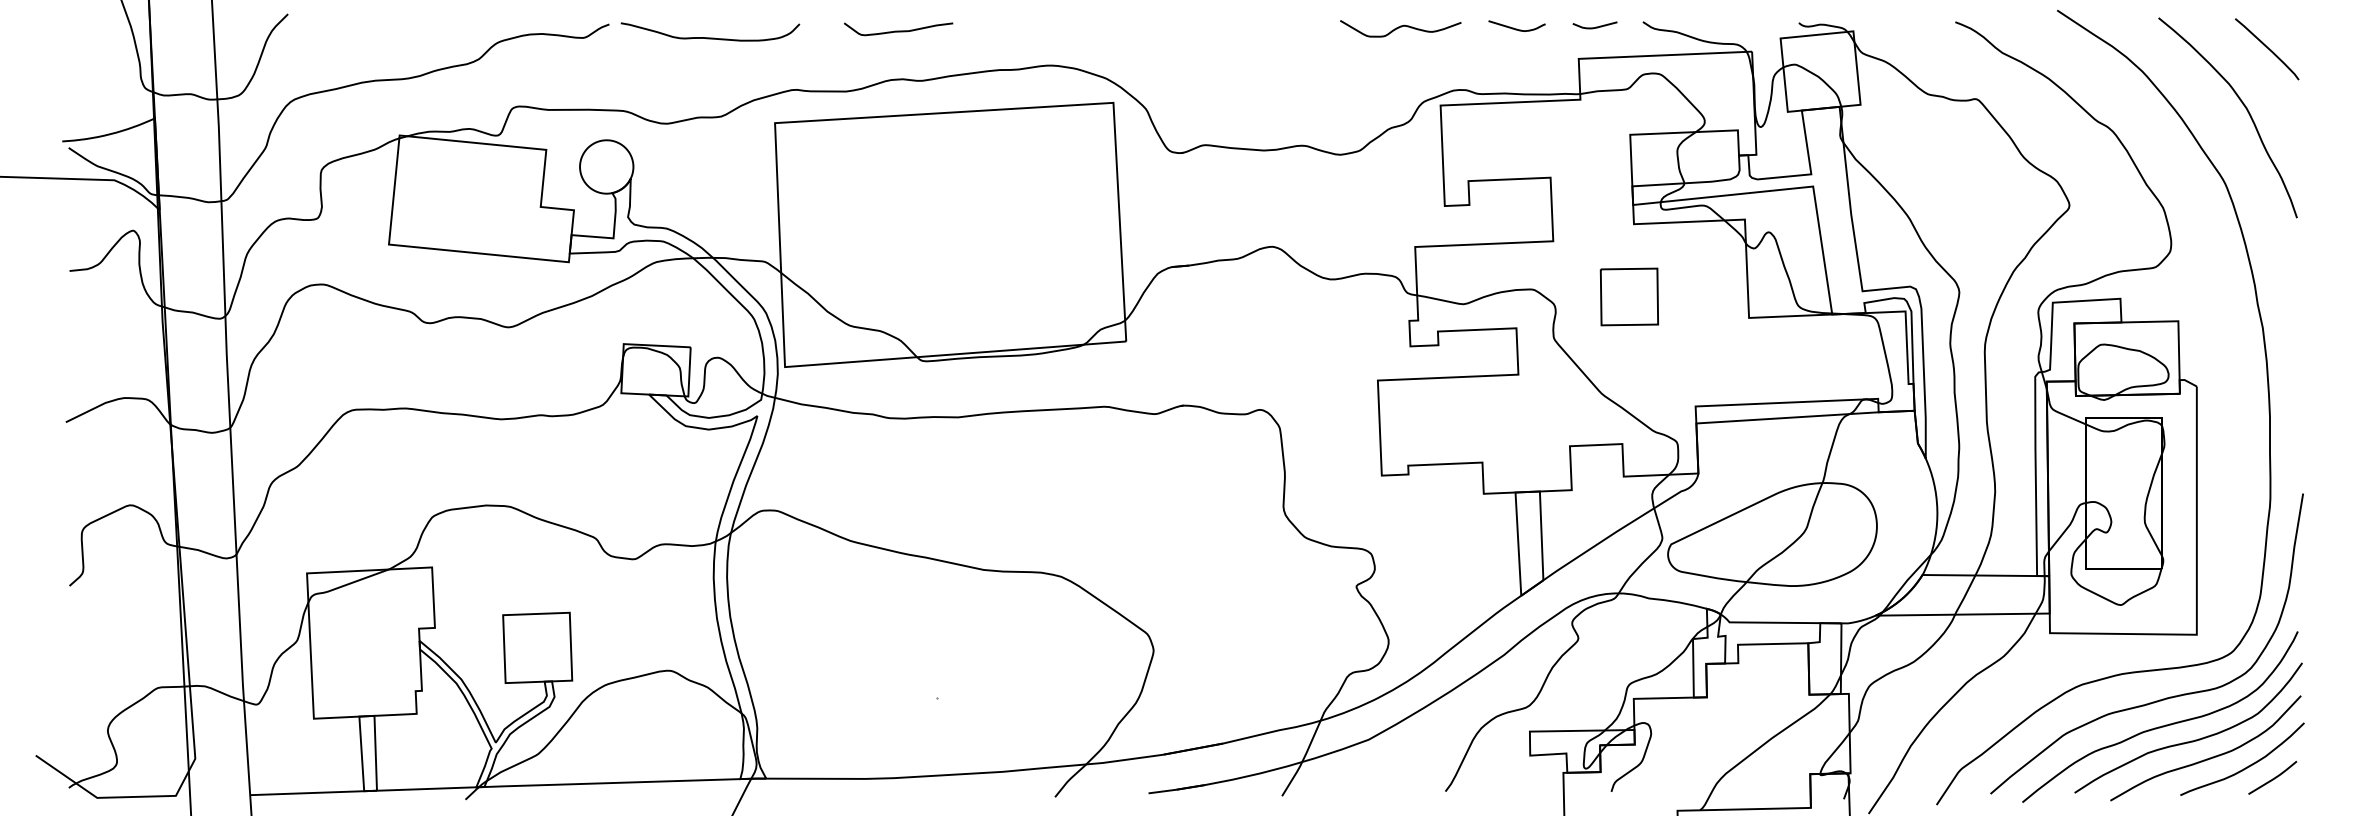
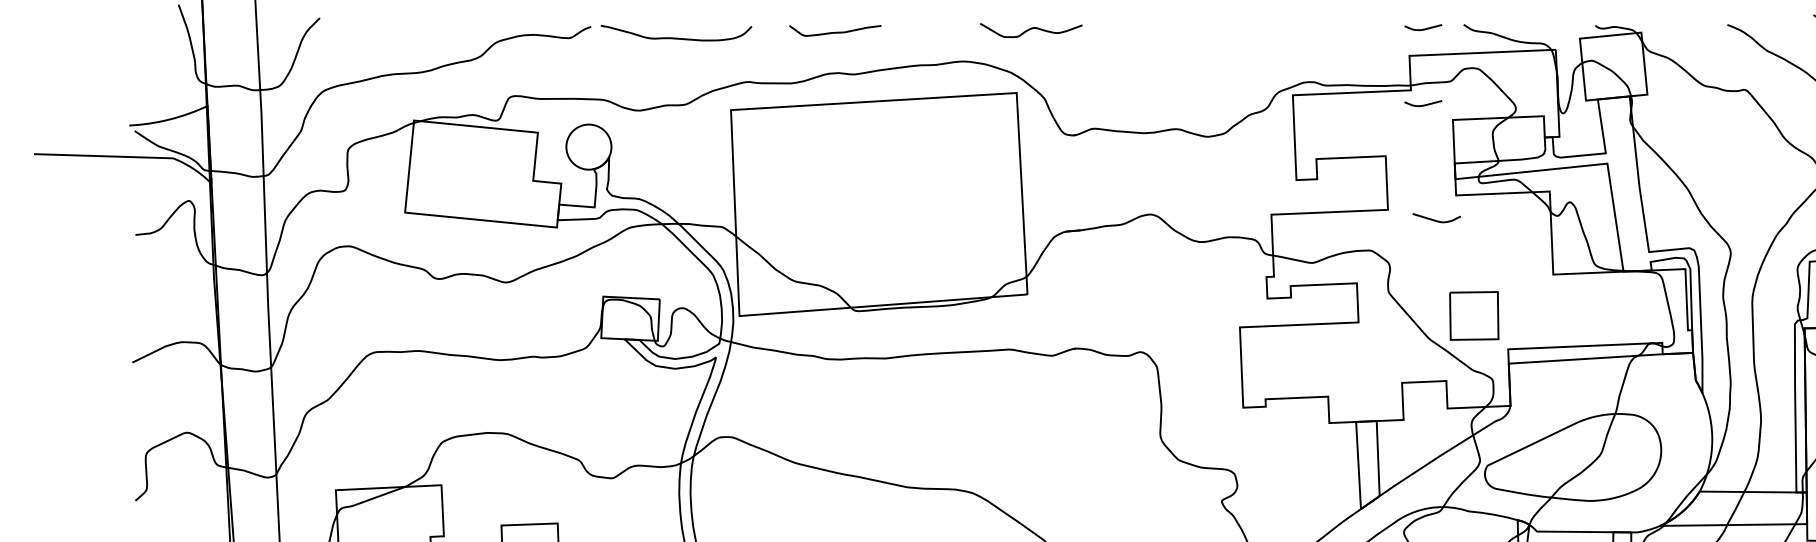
curve: (1400, 27) -> (1031, 29), moved
curve: (1516, 28) -> (1436, 220), moved
curve: (1595, 116) -> (1423, 104), added
part: (1628, 296) -> (1473, 315), moved

